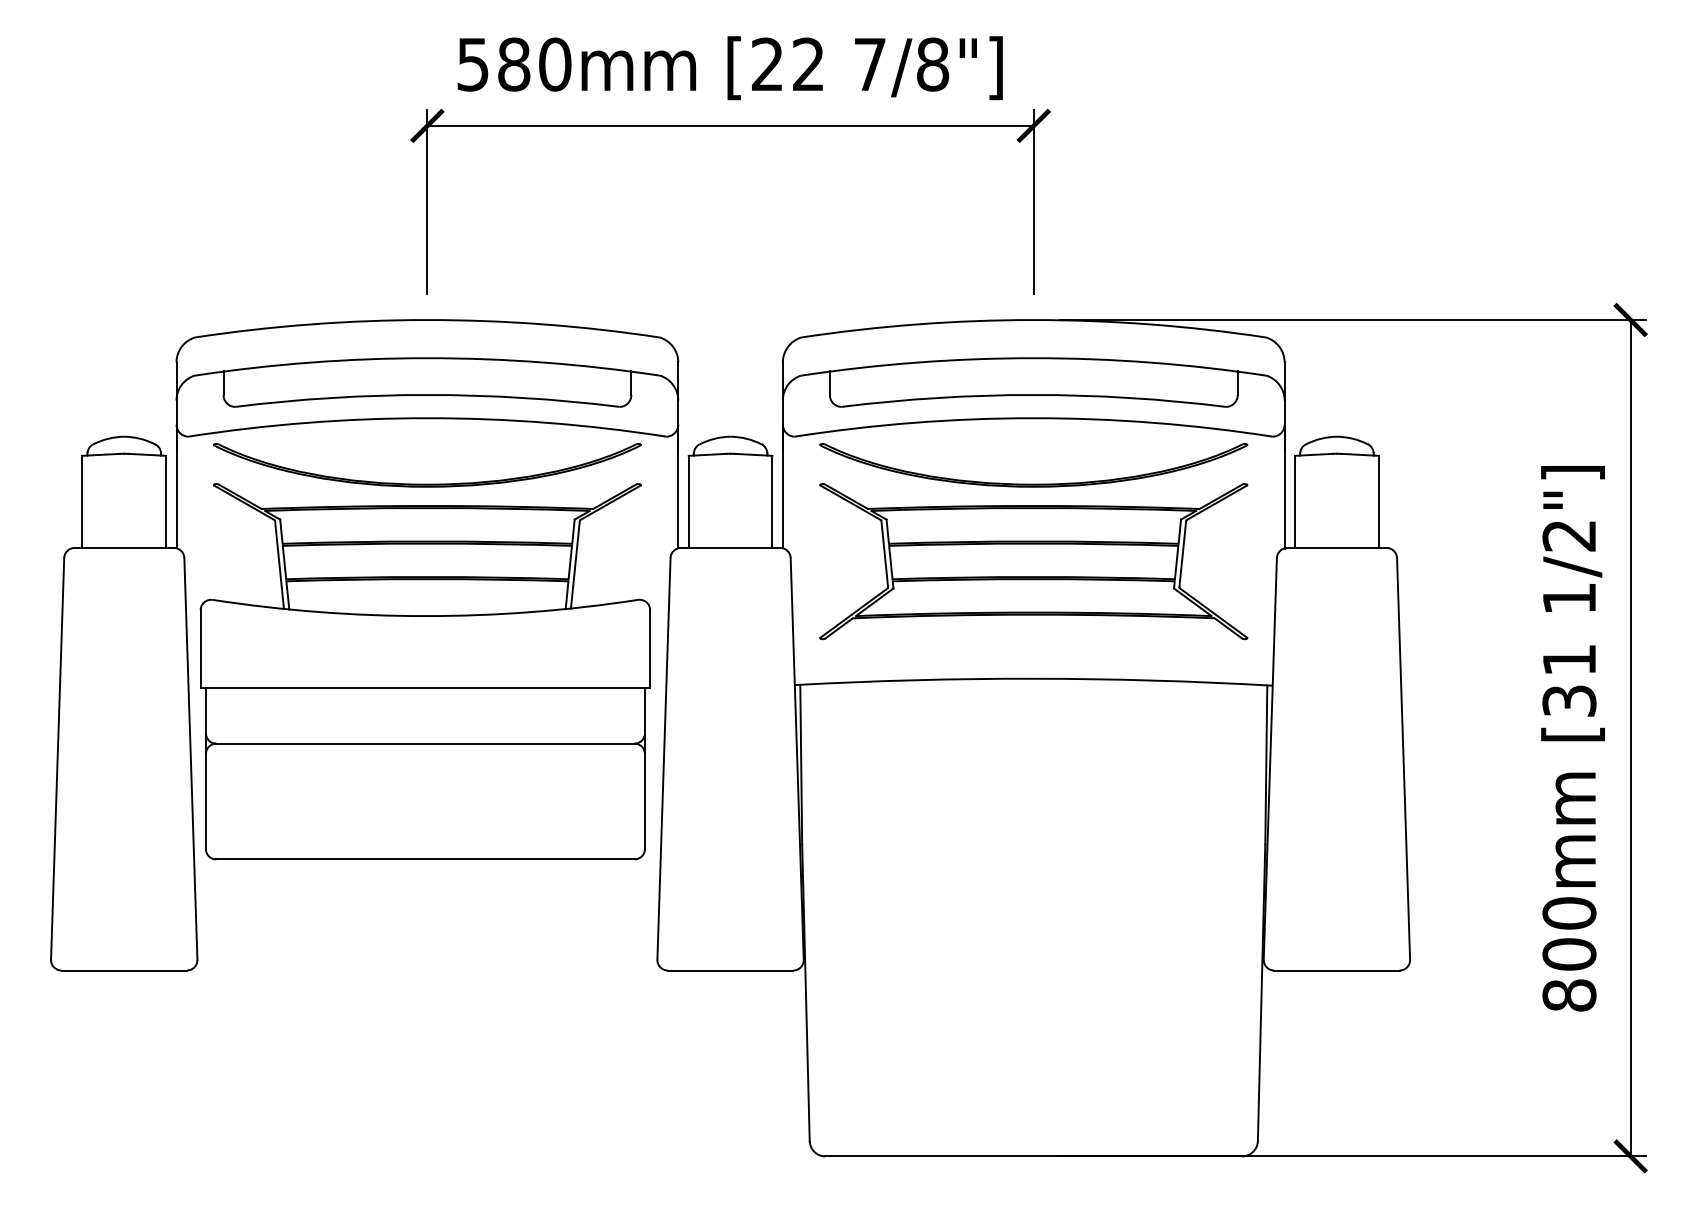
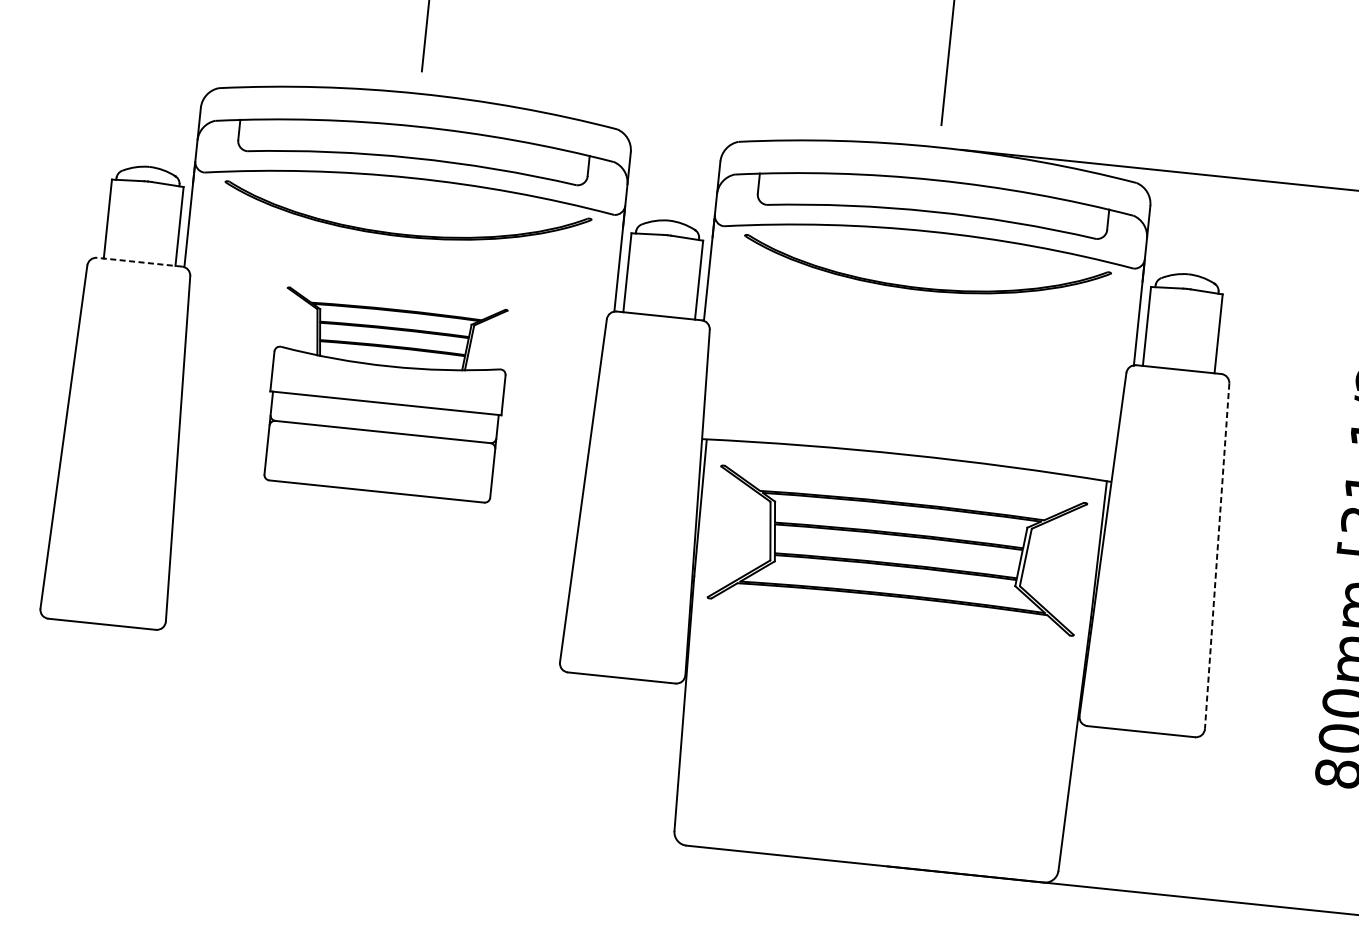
line: (124, 547) -> (139, 261), solid -> dashed
part: (1033, 561) -> (897, 550), moved
part: (425, 671) -> (386, 394), size x0.6
line: (1403, 758) -> (1217, 555), solid -> dashed

